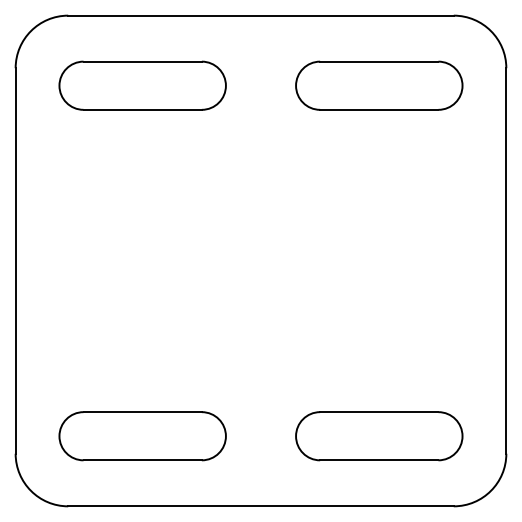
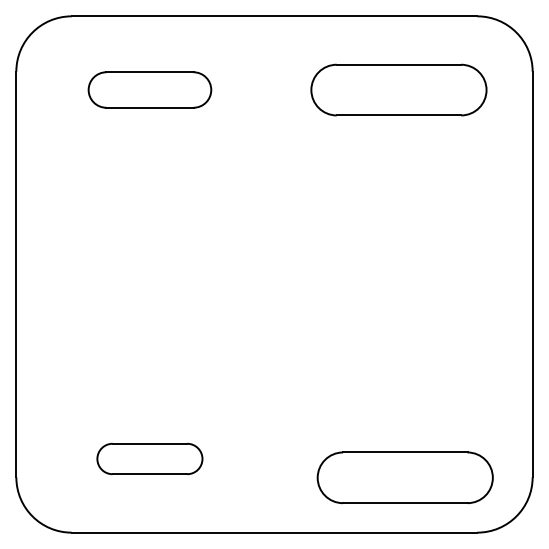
part: (142, 85) -> (149, 89), size x0.7
part: (142, 436) -> (149, 459), size x0.6
part: (379, 436) -> (405, 478), moved

